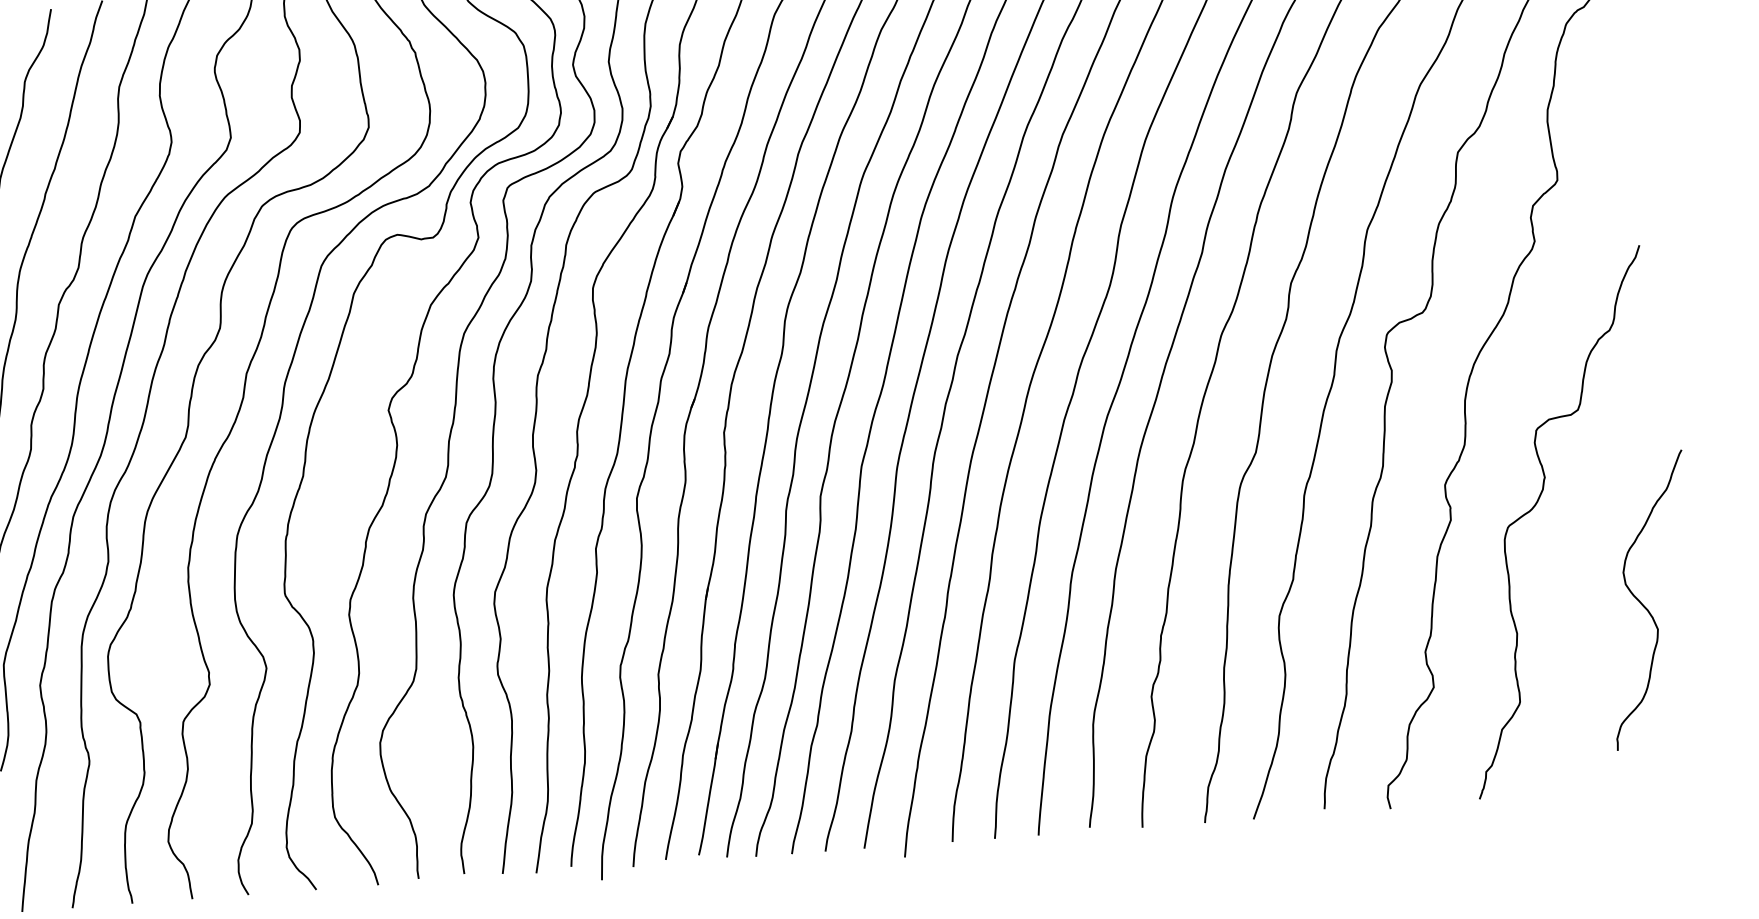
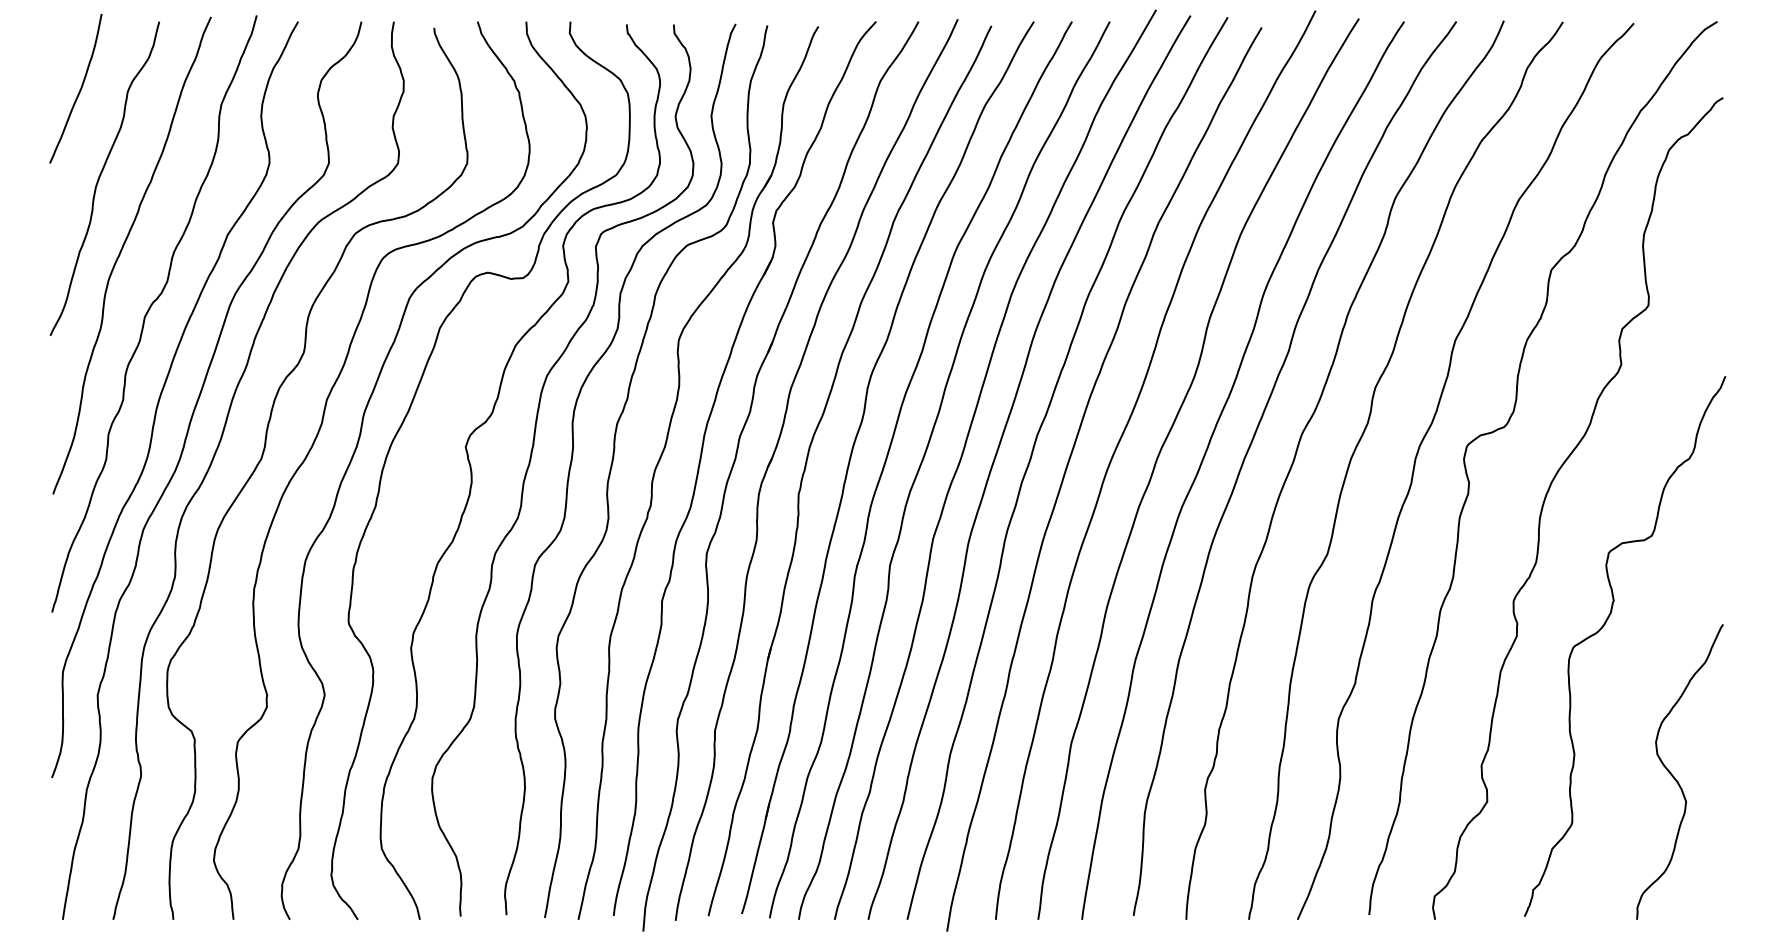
curve: (1644, 605) -> (1674, 776), moved

